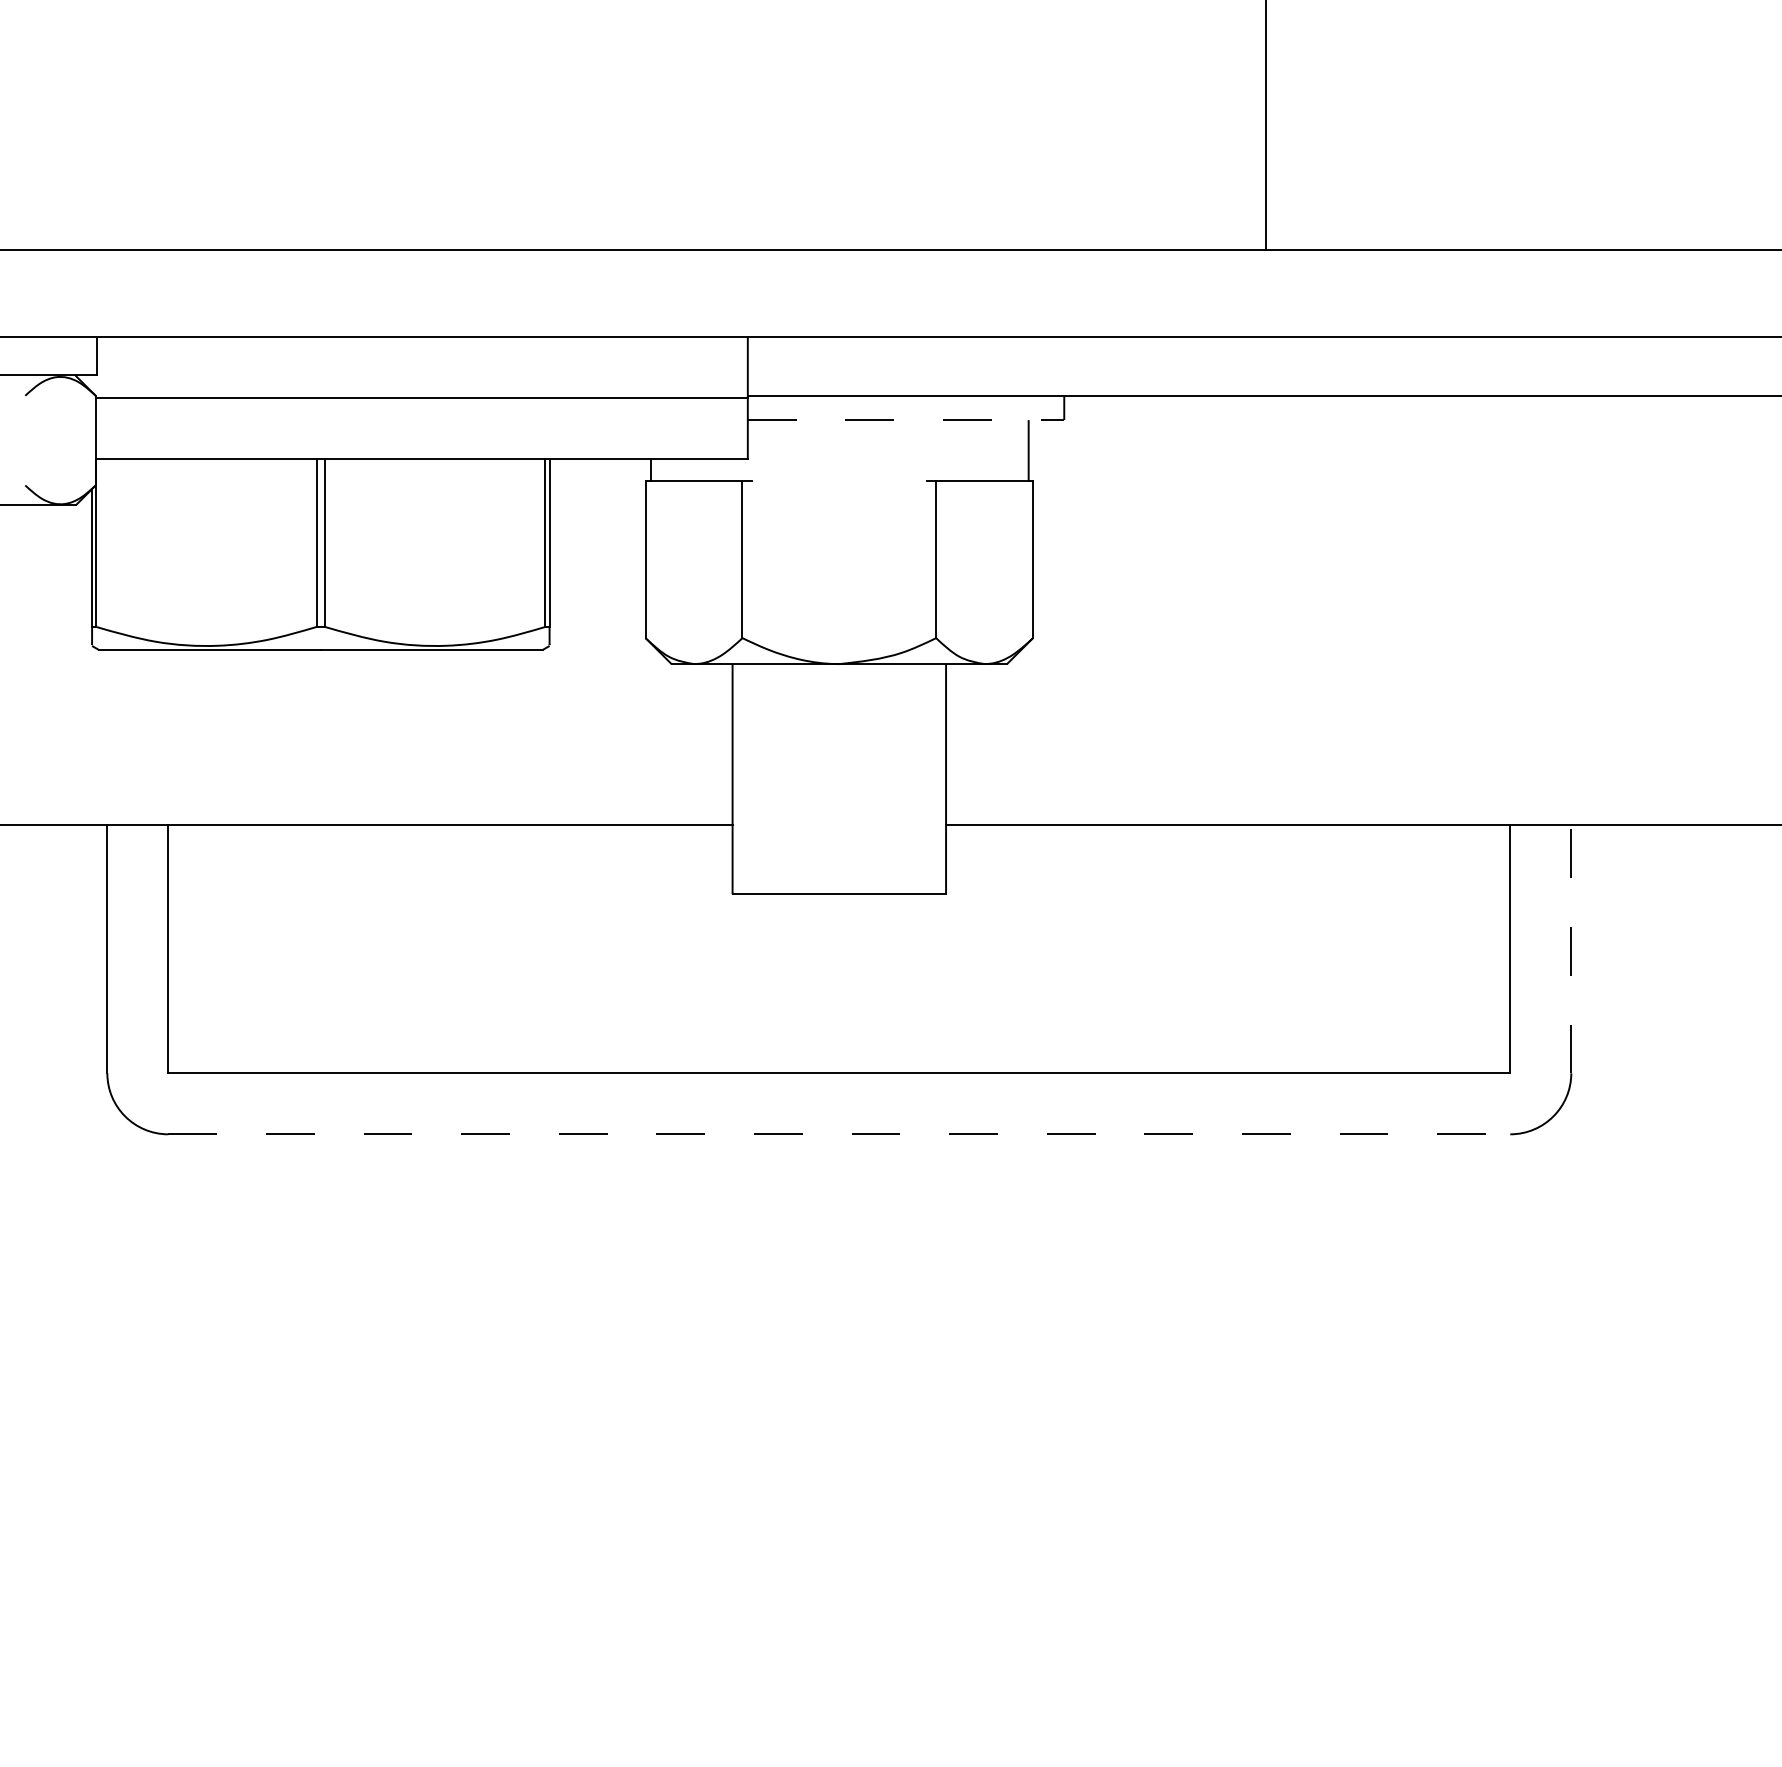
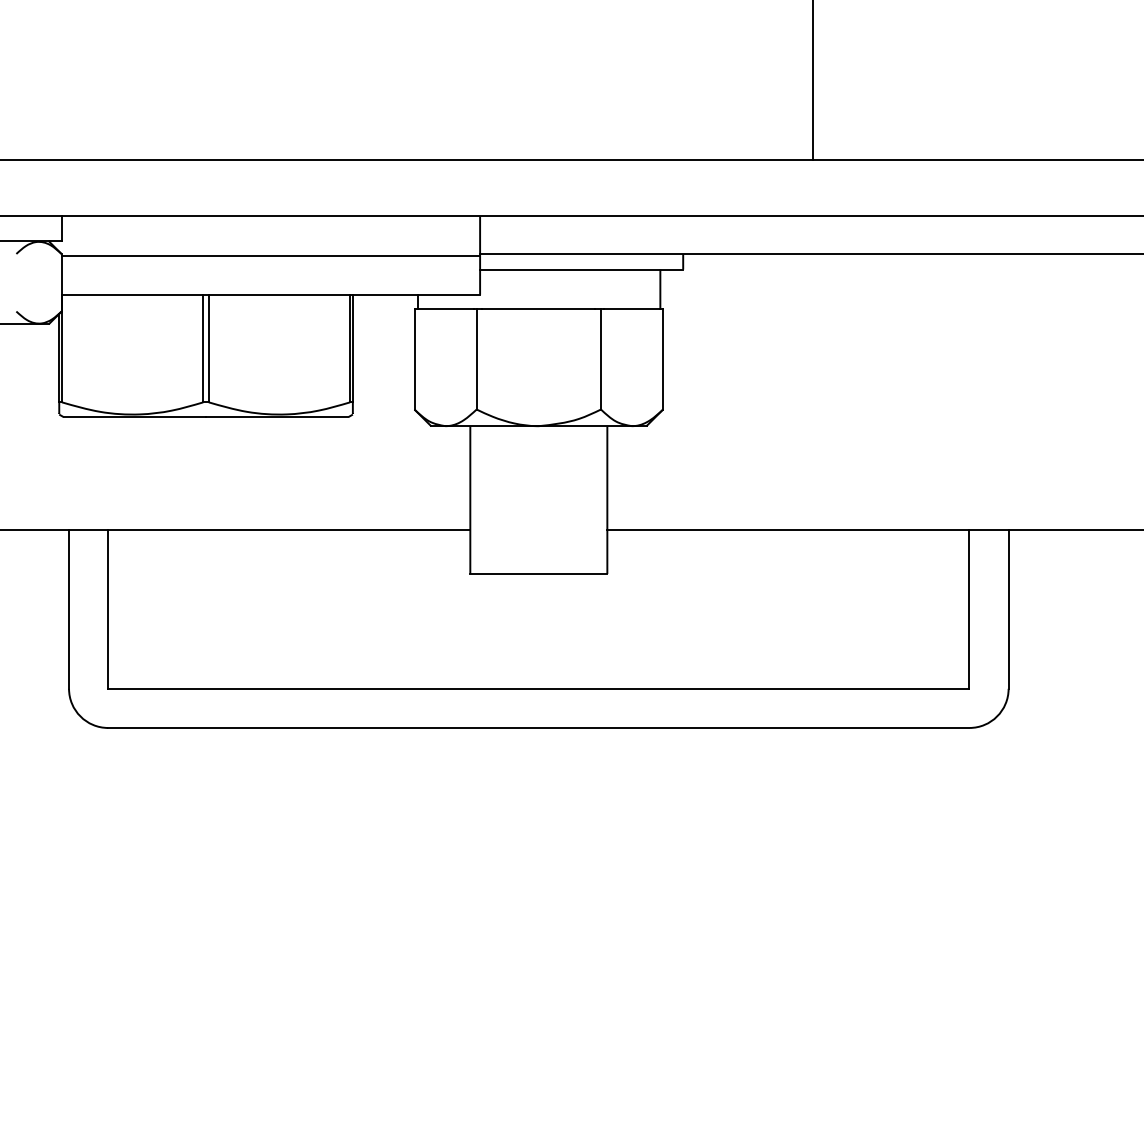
line: (905, 419) -> (581, 269), dashed -> solid
line: (838, 480) -> (538, 308), added
line: (1571, 949) -> (1008, 609), dashed -> solid
line: (838, 1133) -> (538, 727), dashed -> solid

